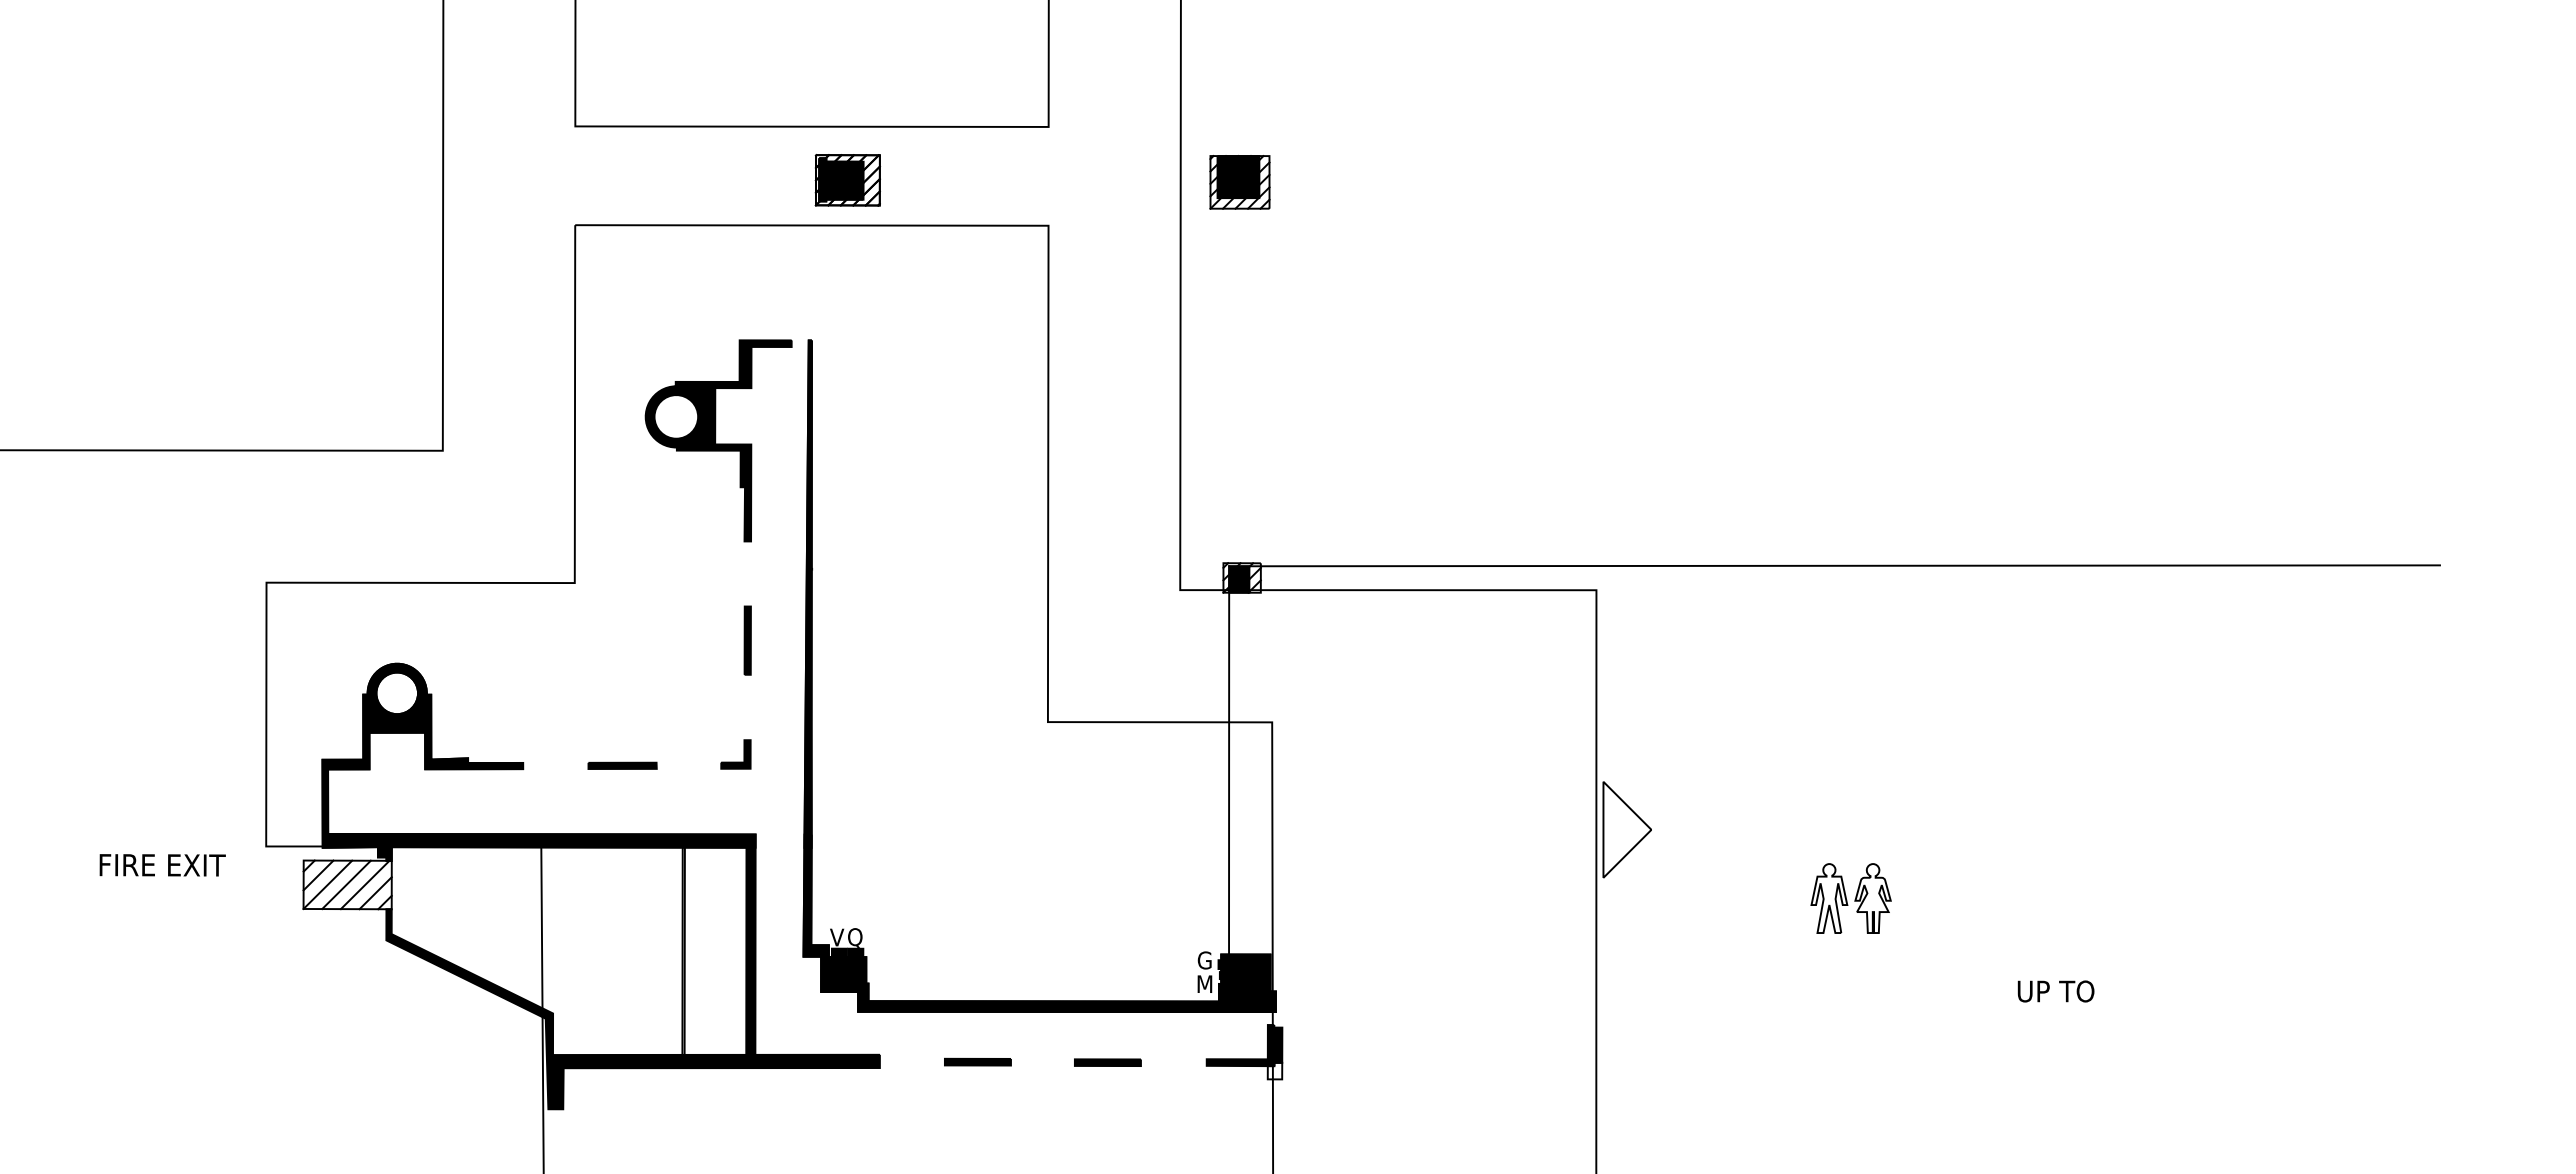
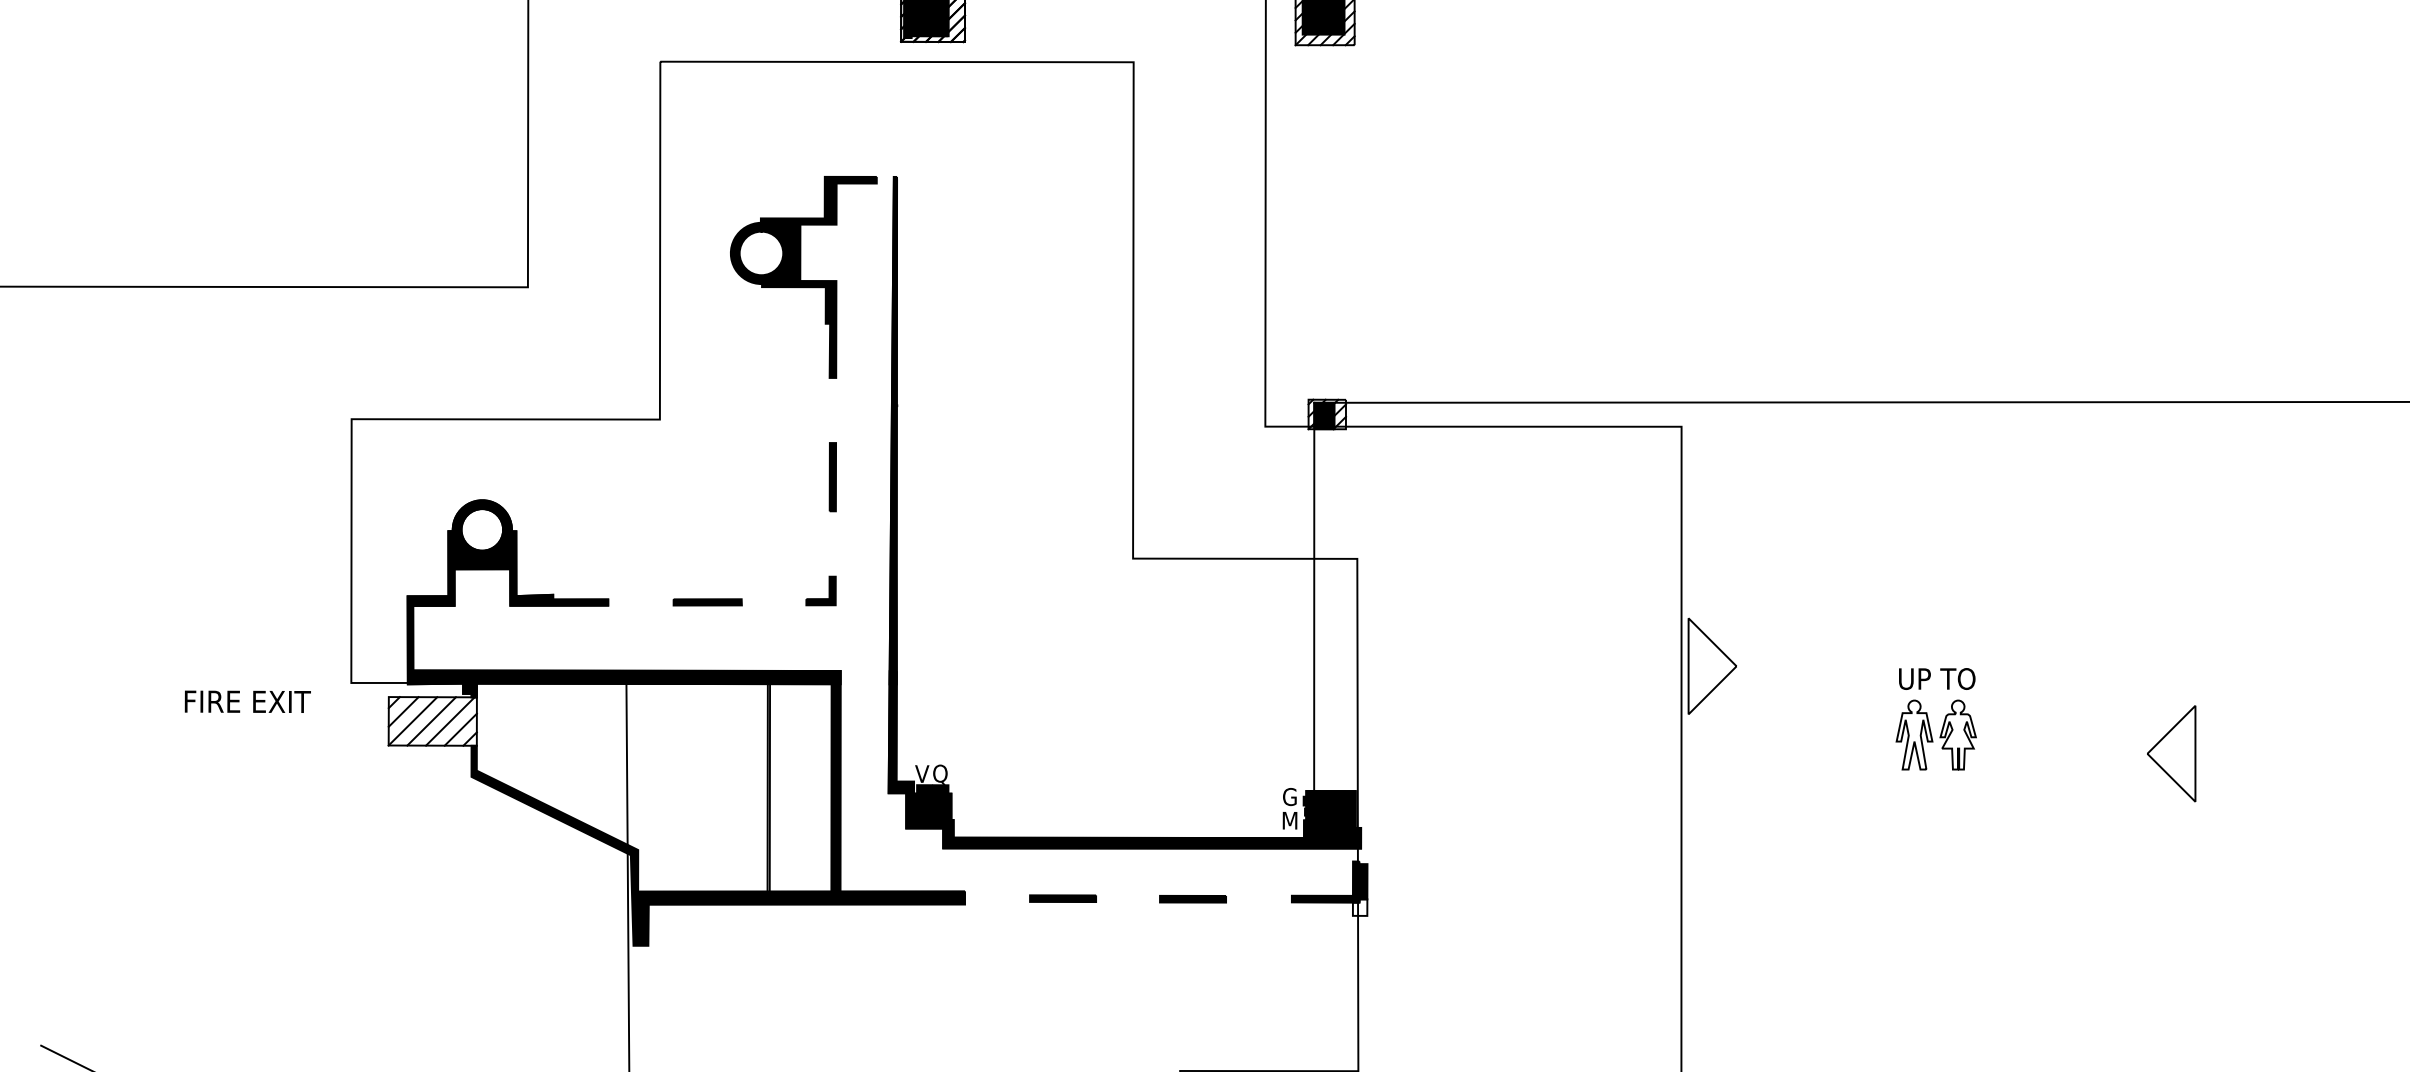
part: (2086, 916) -> (2171, 753), added
text: (2055, 991) -> (1936, 679), moved

